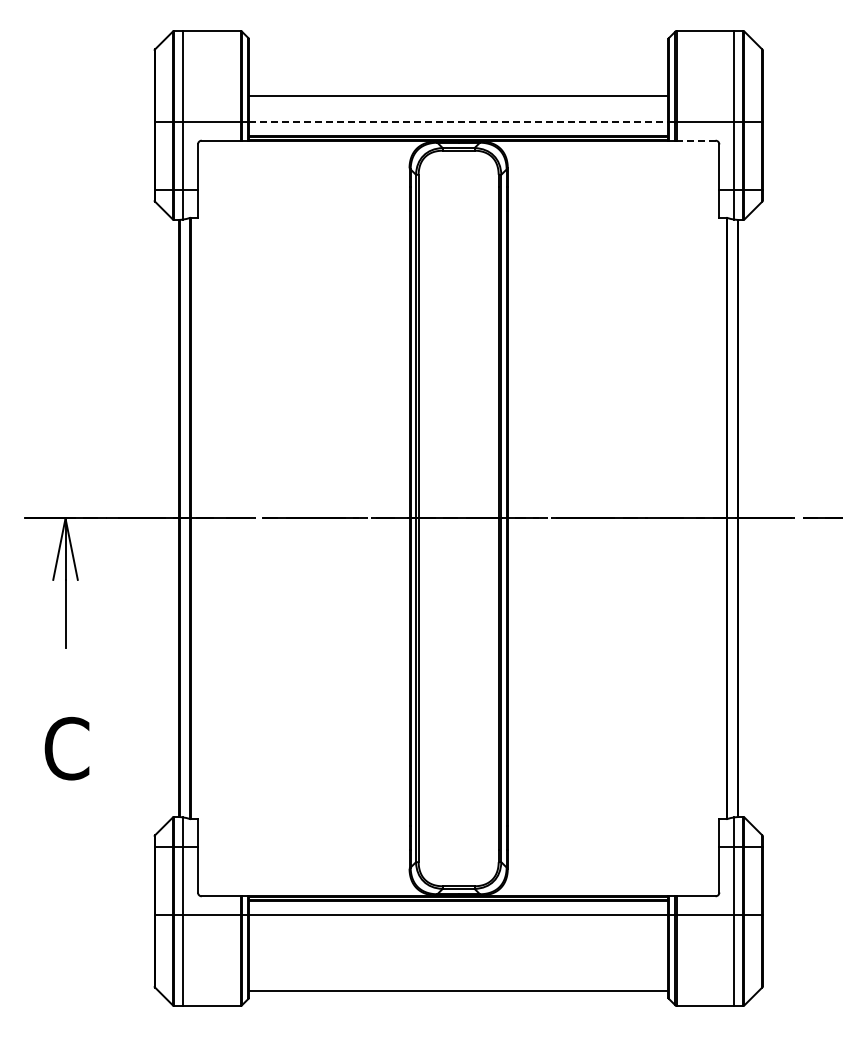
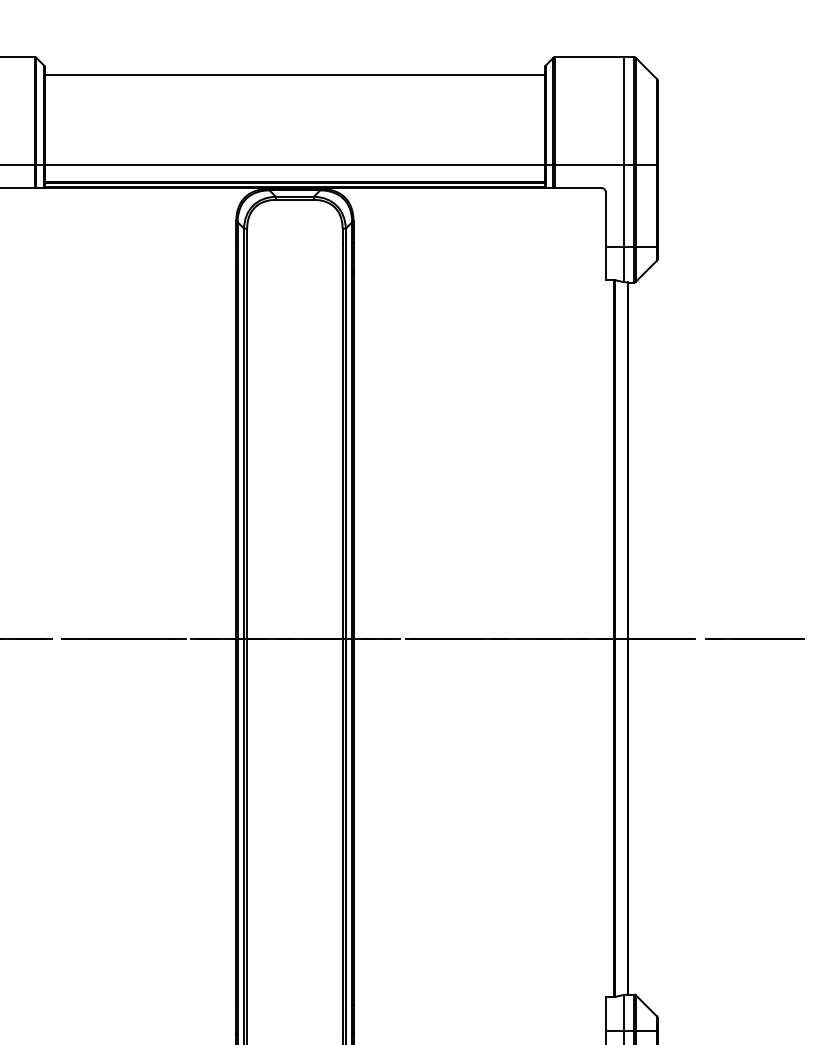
line: (458, 96) -> (294, 75), moved
line: (458, 121) -> (294, 165), dashed -> solid
line: (695, 140) -> (577, 187), dashed -> solid

